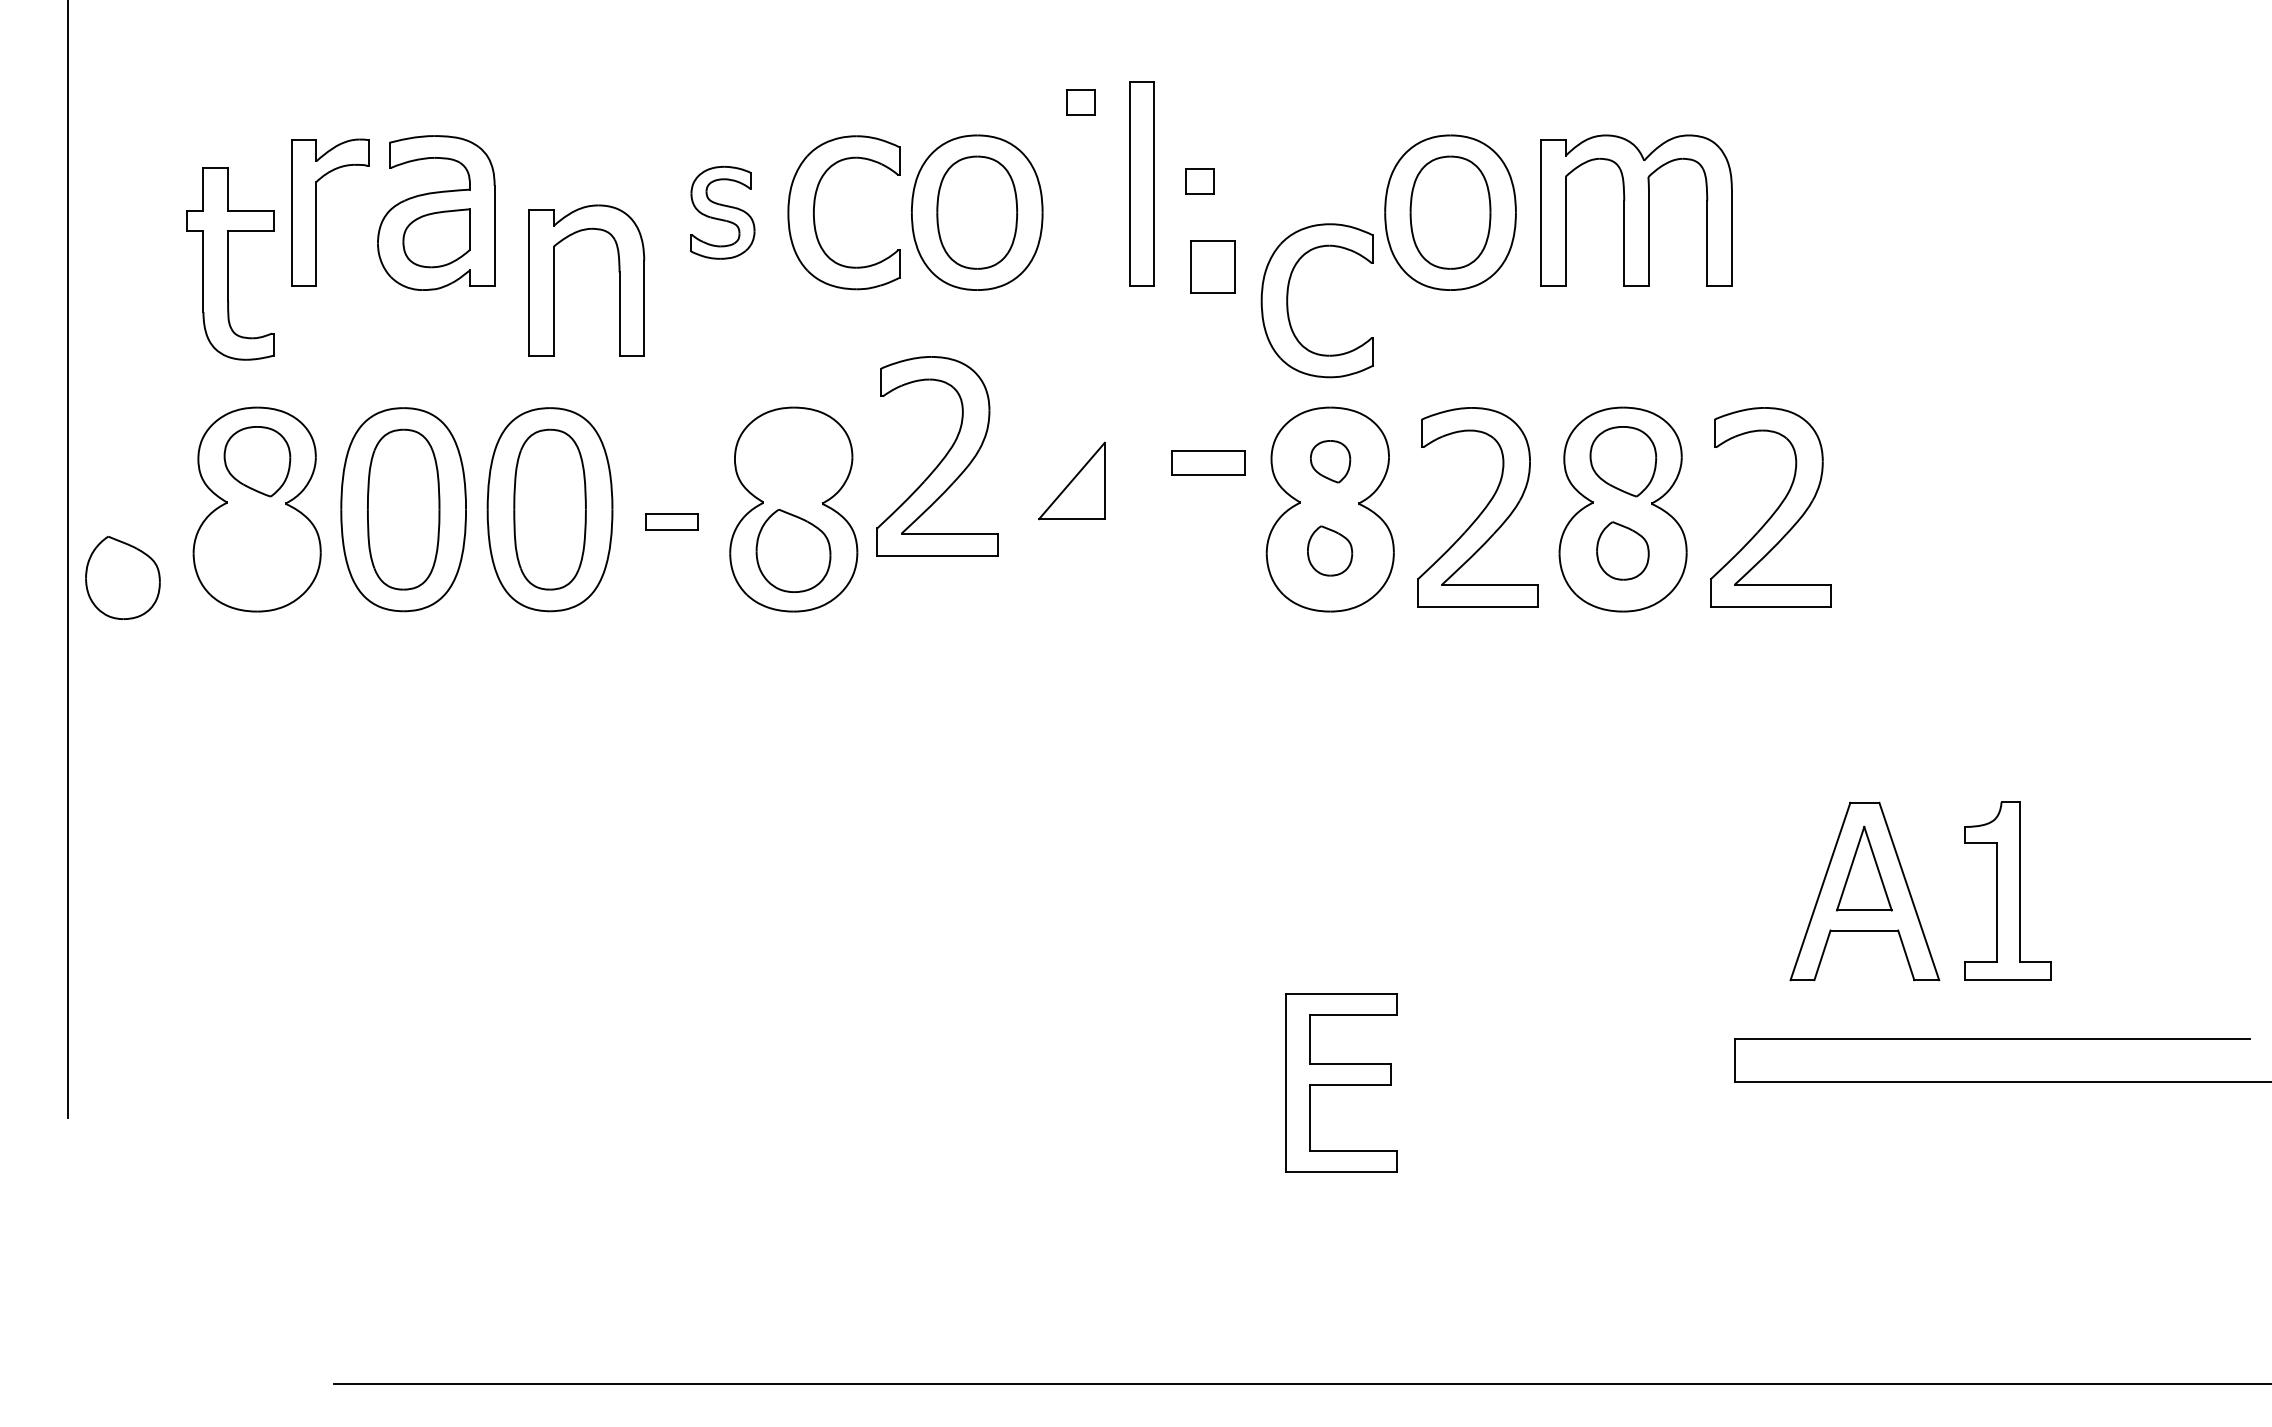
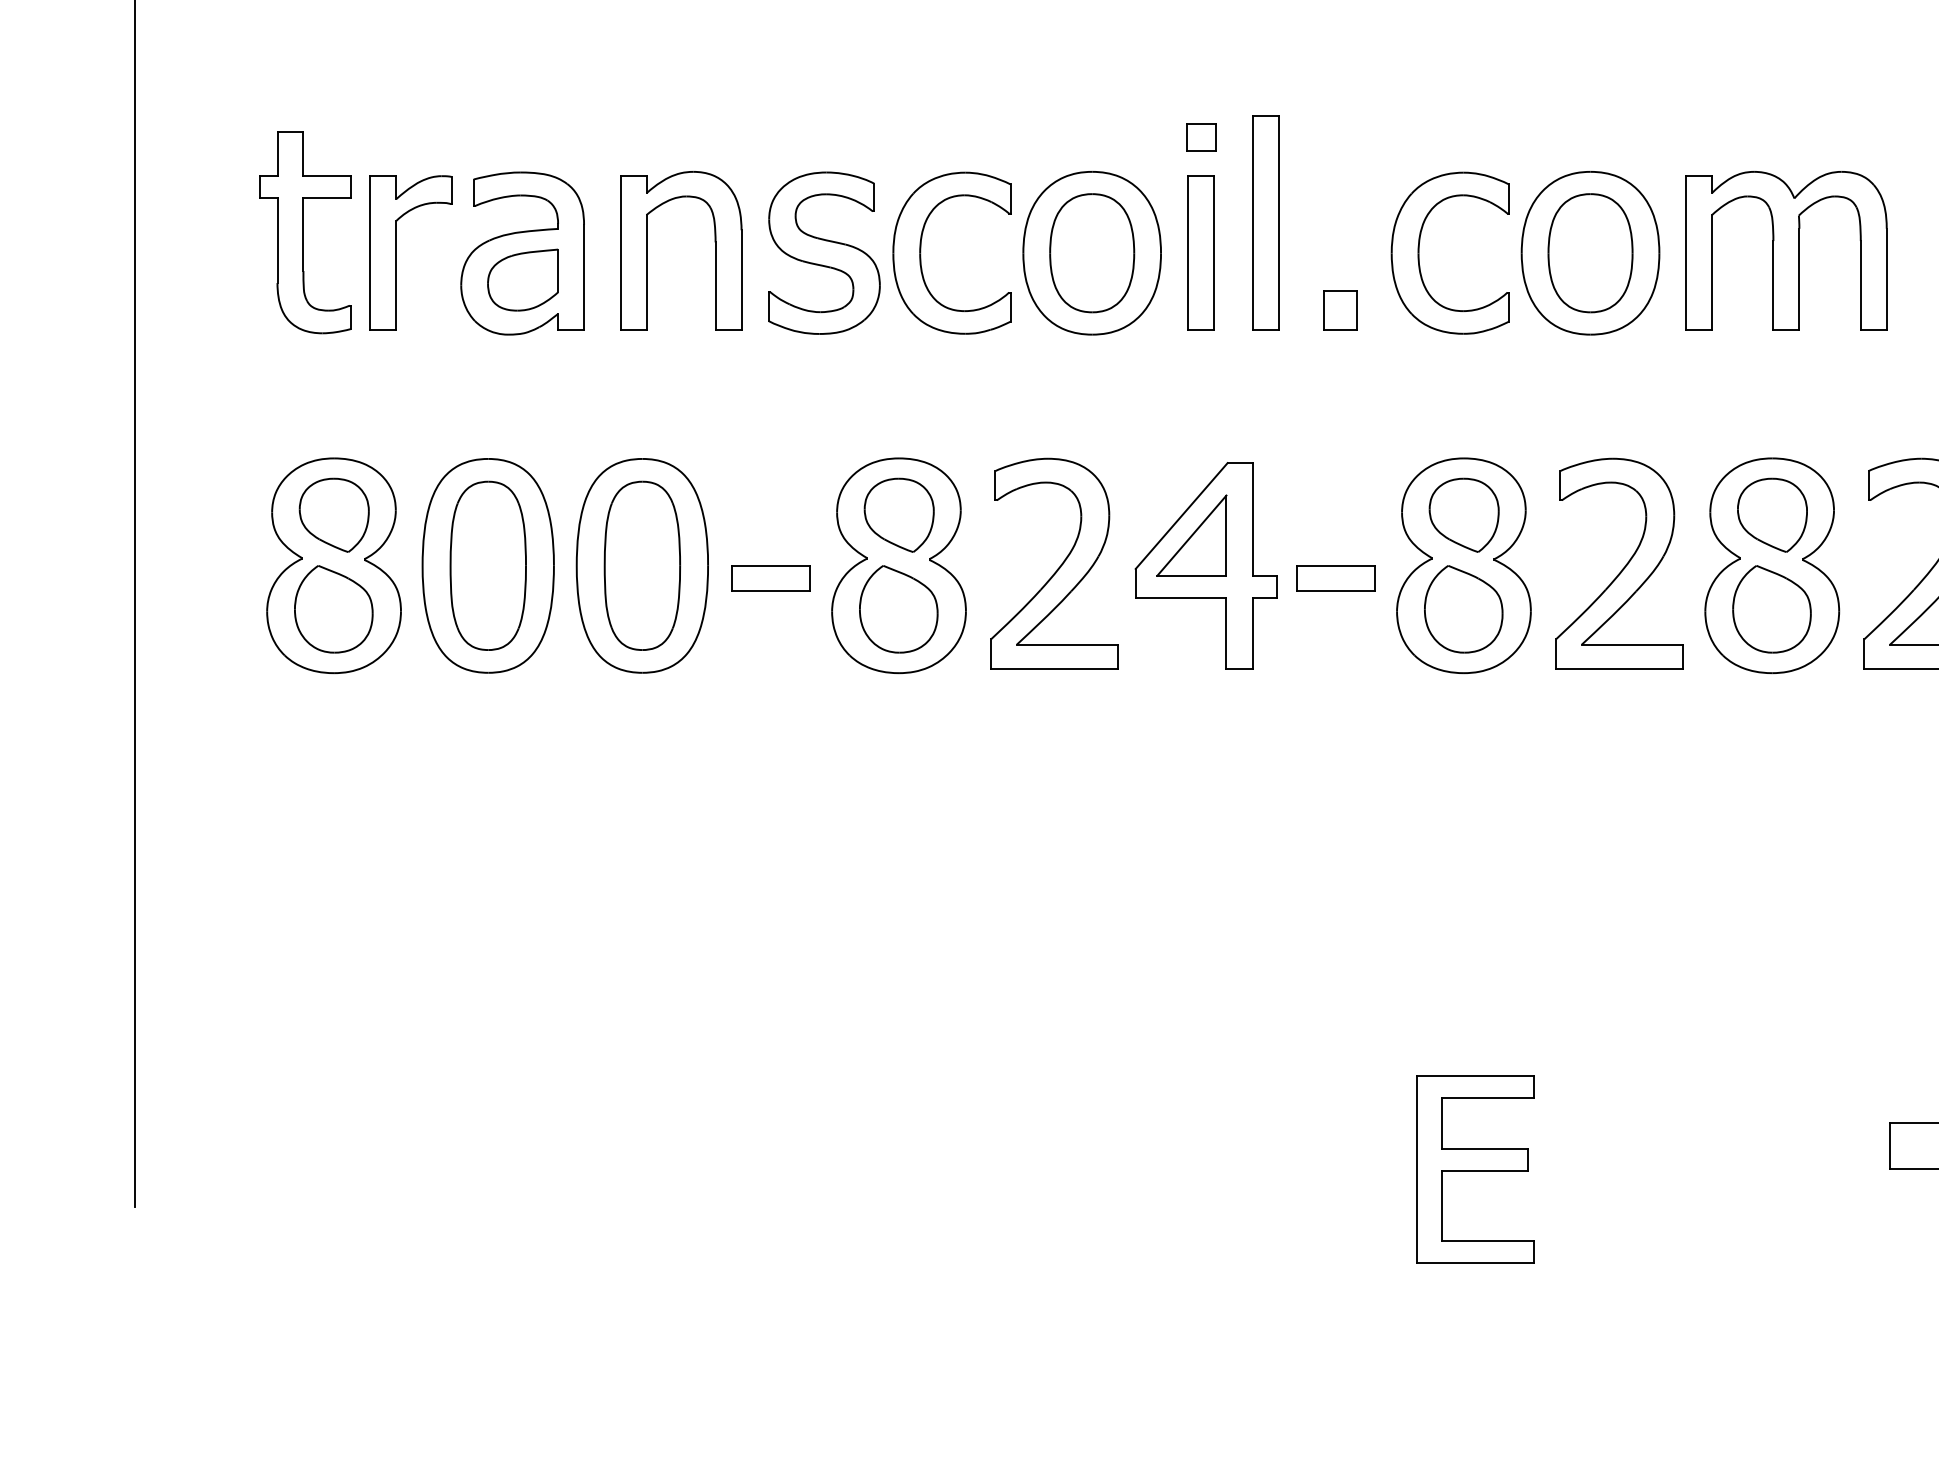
part: (1199, 181) -> (1326, 220), removed
part: (722, 212) -> (823, 252), size x1.67
part: (1080, 212) -> (1200, 252), added
part: (230, 263) -> (305, 231), moved
part: (1213, 267) -> (1340, 310), size x0.71
part: (554, 280) -> (647, 250), moved
part: (1288, 300) -> (1419, 252), moved
part: (937, 456) -> (1054, 563), moved
part: (793, 461) -> (898, 515), added
part: (1330, 461) -> (1464, 515), size x1.67
part: (1208, 462) -> (1335, 578), moved
part: (1085, 509) -> (1206, 565), added
part: (671, 521) -> (770, 578), size x1.43
part: (1329, 550) -> (1463, 608), size x1.67
part: (1622, 550) -> (1771, 608), size x1.43
part: (122, 577) -> (333, 608), moved

